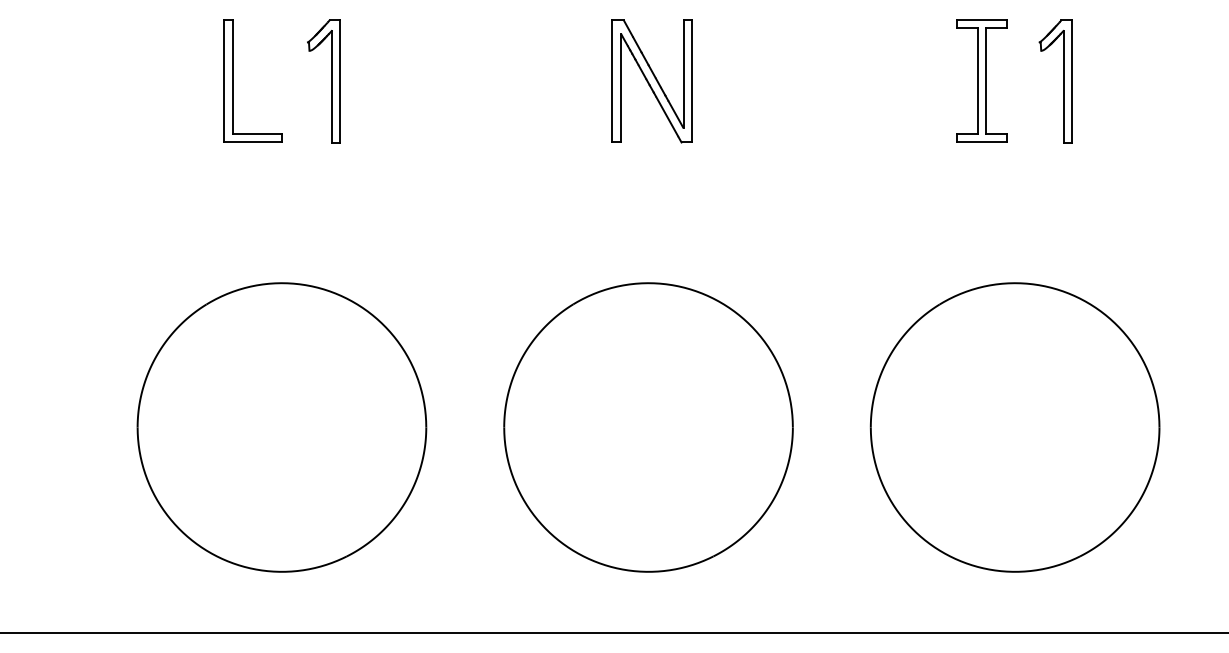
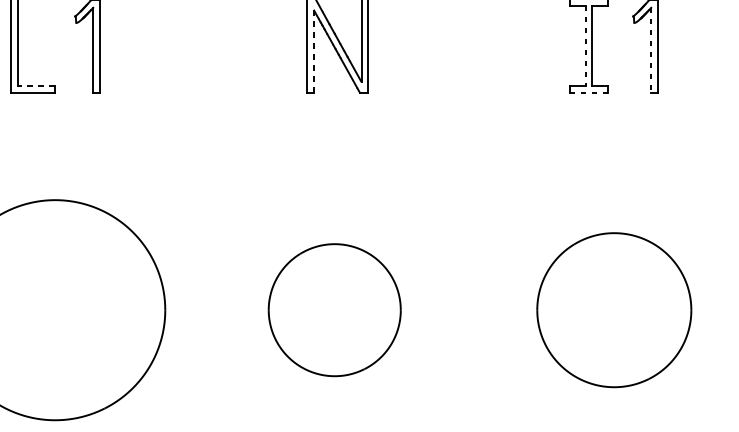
line: (977, 81) -> (585, 46), solid -> dashed
line: (1063, 86) -> (651, 50), solid -> dashed
line: (620, 87) -> (313, 50), solid -> dashed
line: (256, 133) -> (35, 85), solid -> dashed
line: (982, 142) -> (589, 92), solid -> dashed
part: (648, 427) -> (334, 310), size x0.6
part: (1014, 427) -> (613, 310), size x0.7

